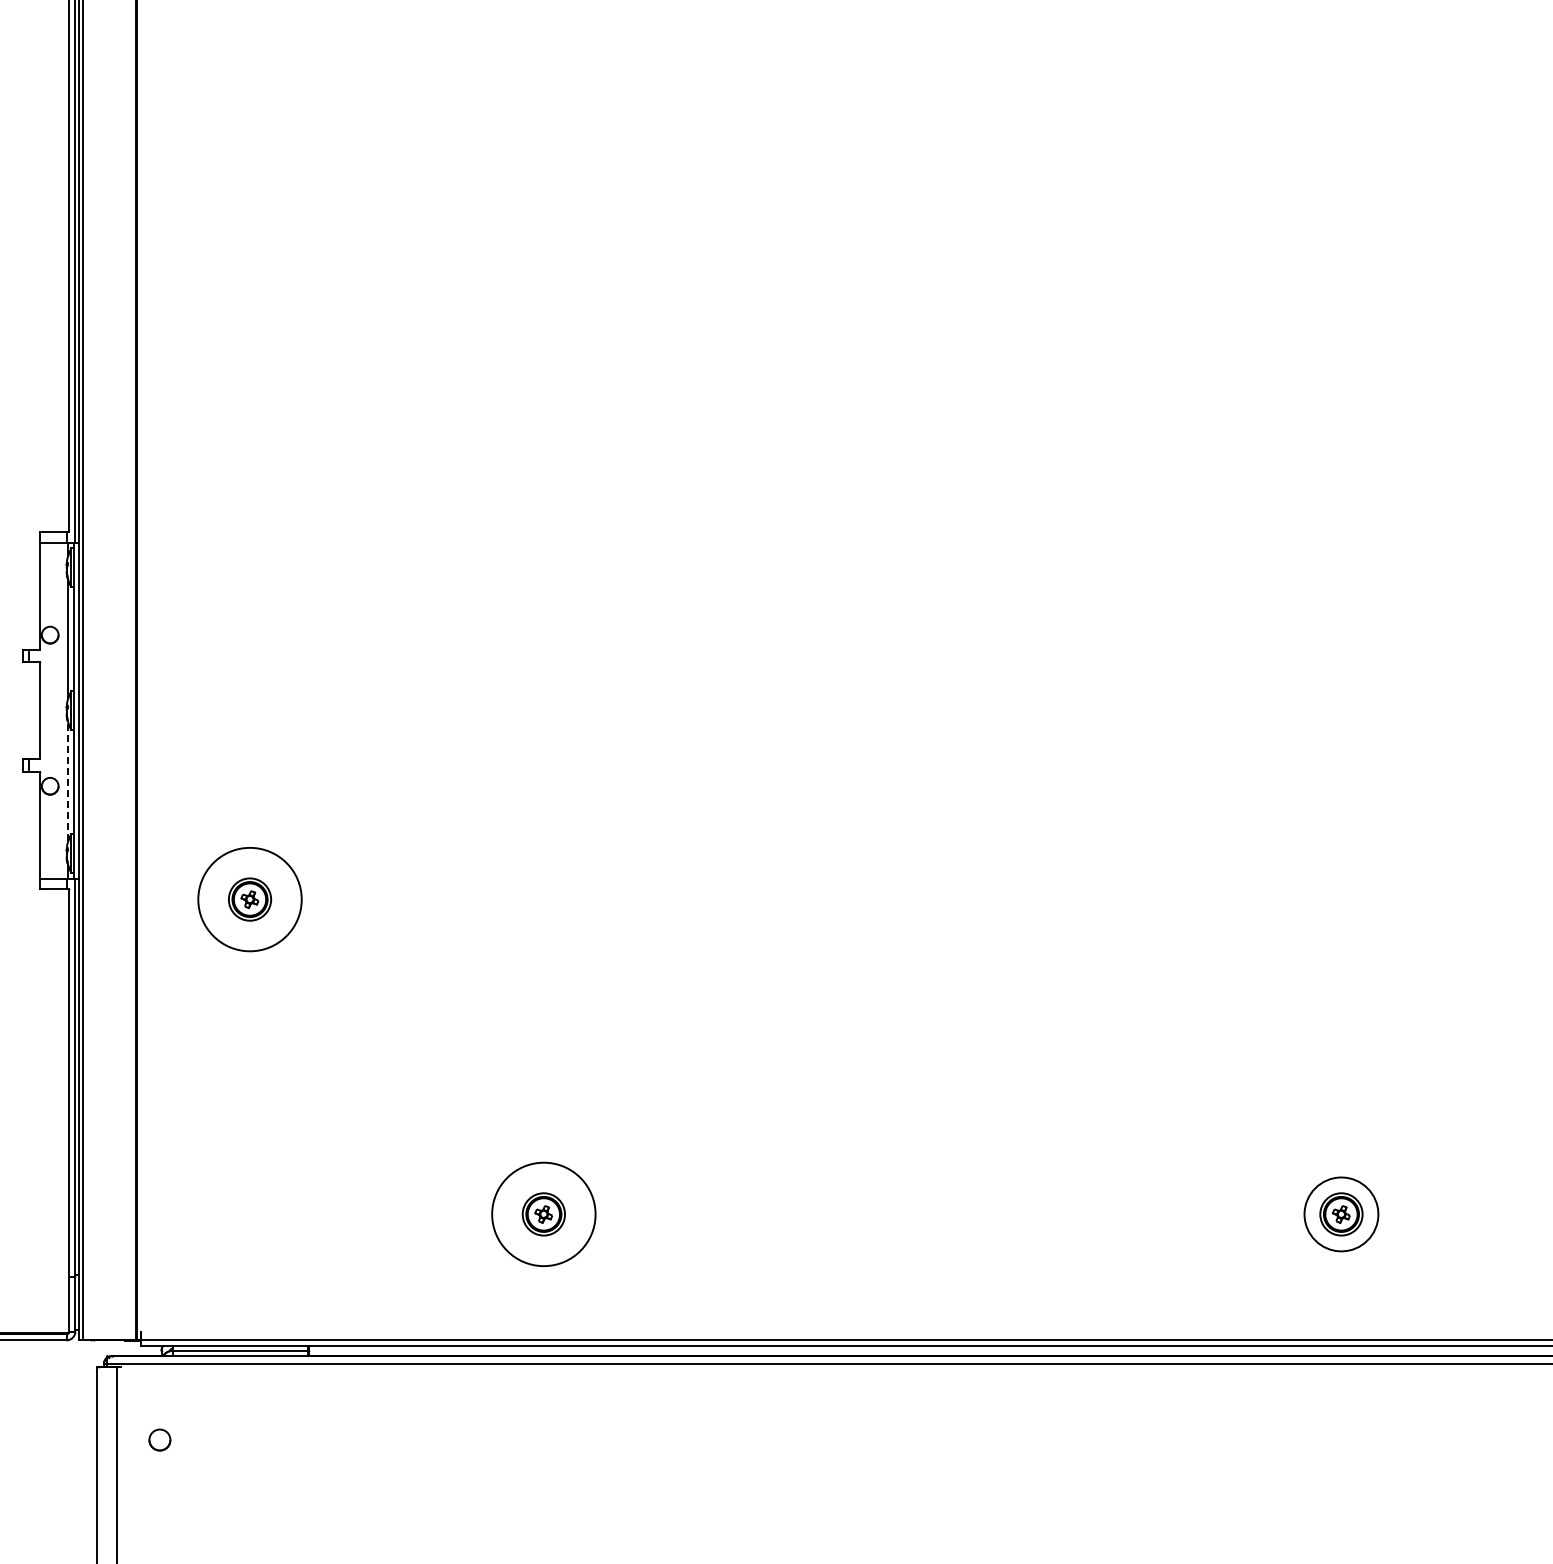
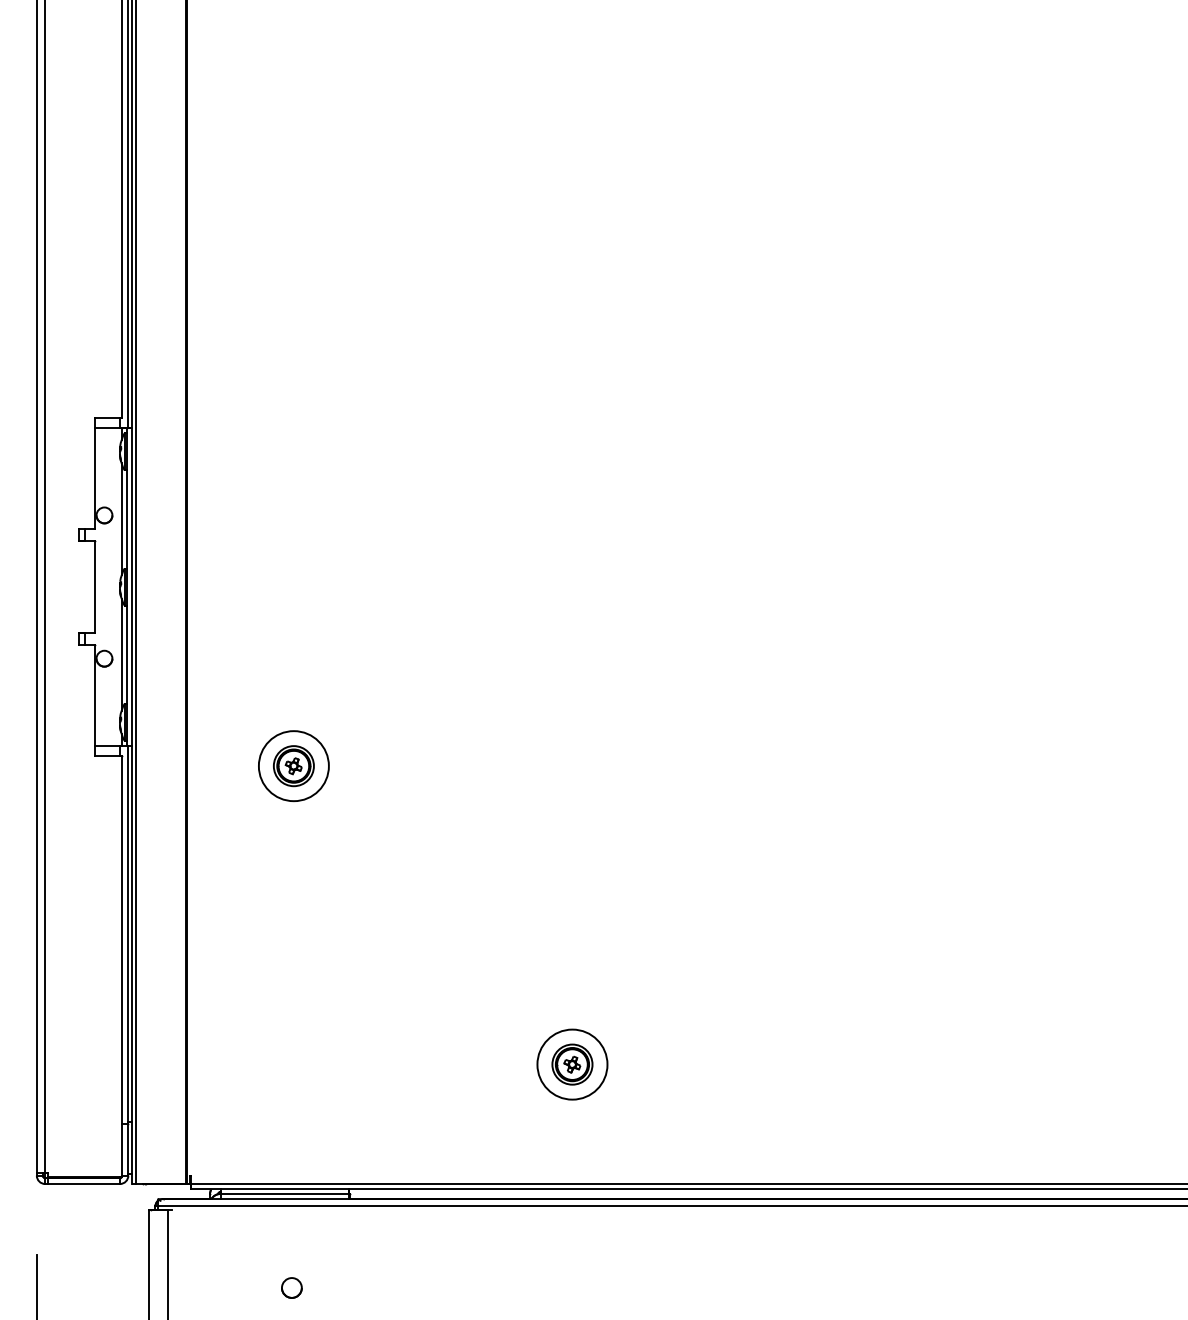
line: (68, 781) -> (121, 654), dashed -> solid
circle: (249, 899) -> (293, 766), size x0.71
circle: (543, 1214) -> (572, 1064), size x0.71
part: (159, 1439) -> (291, 1287), moved

